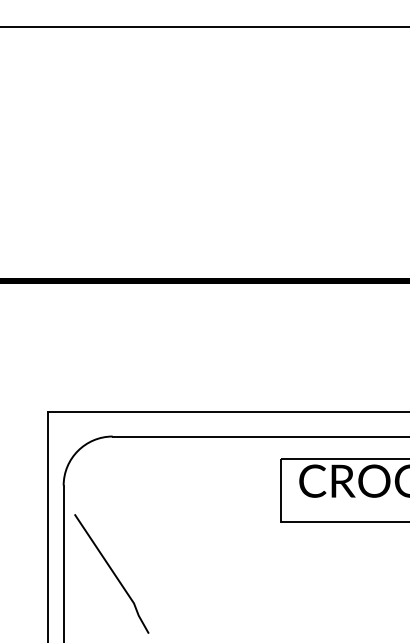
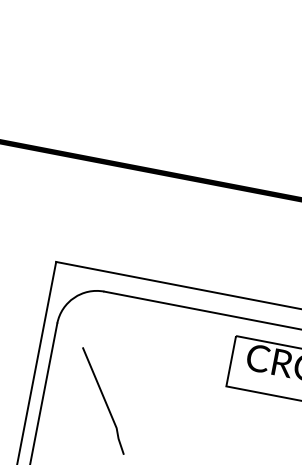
line: (112, 572) -> (104, 399), moved

